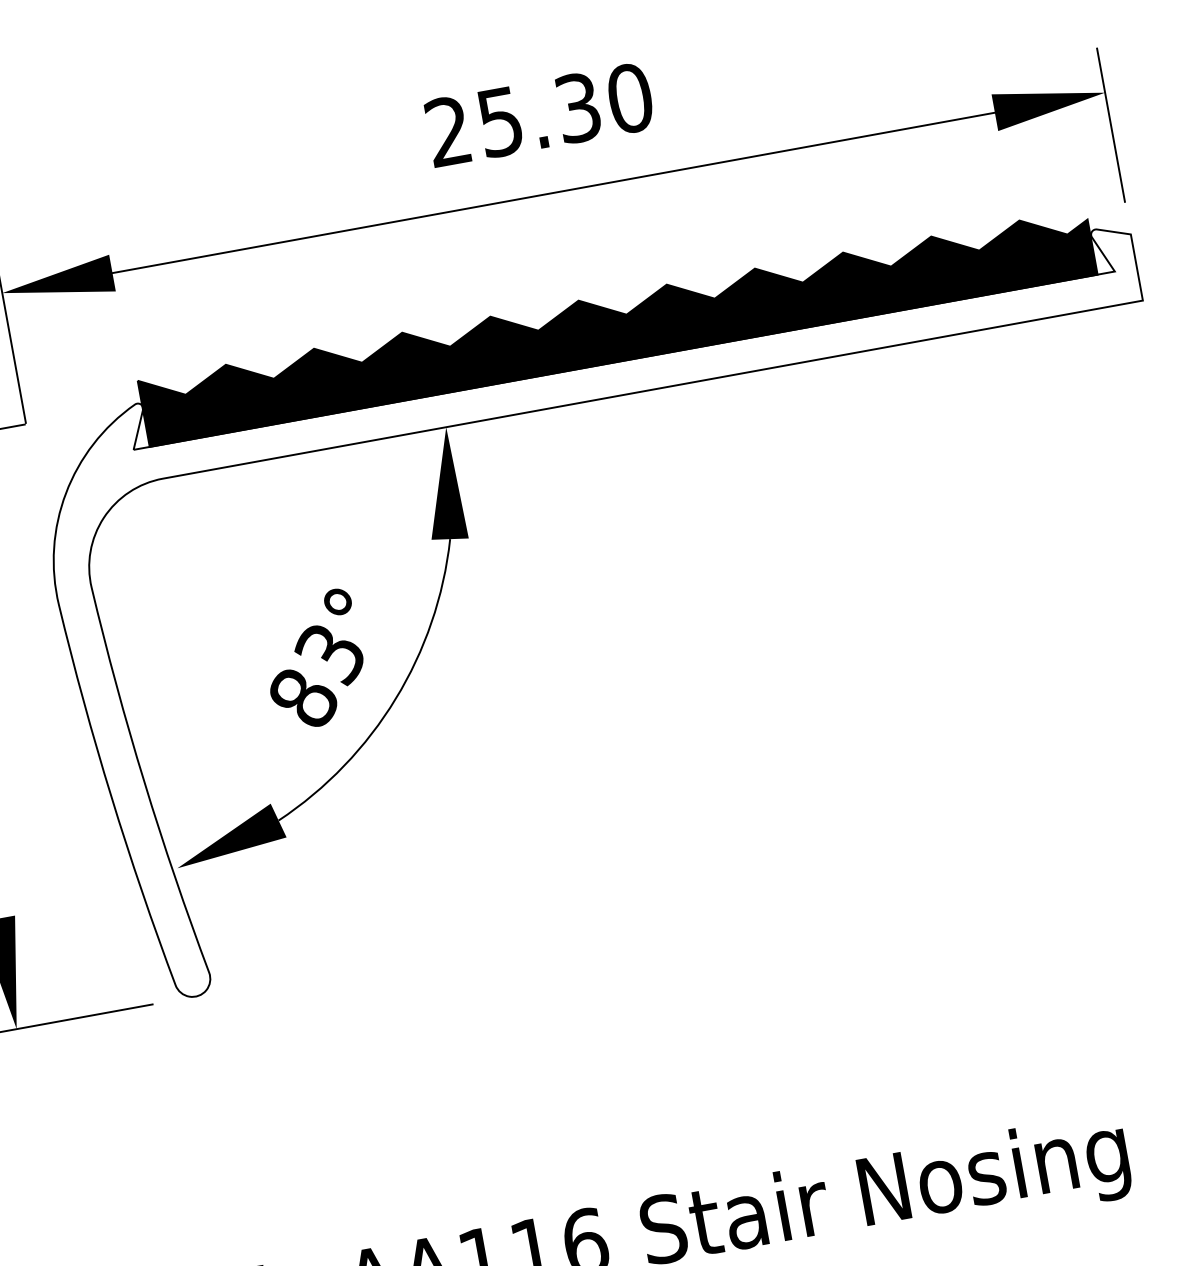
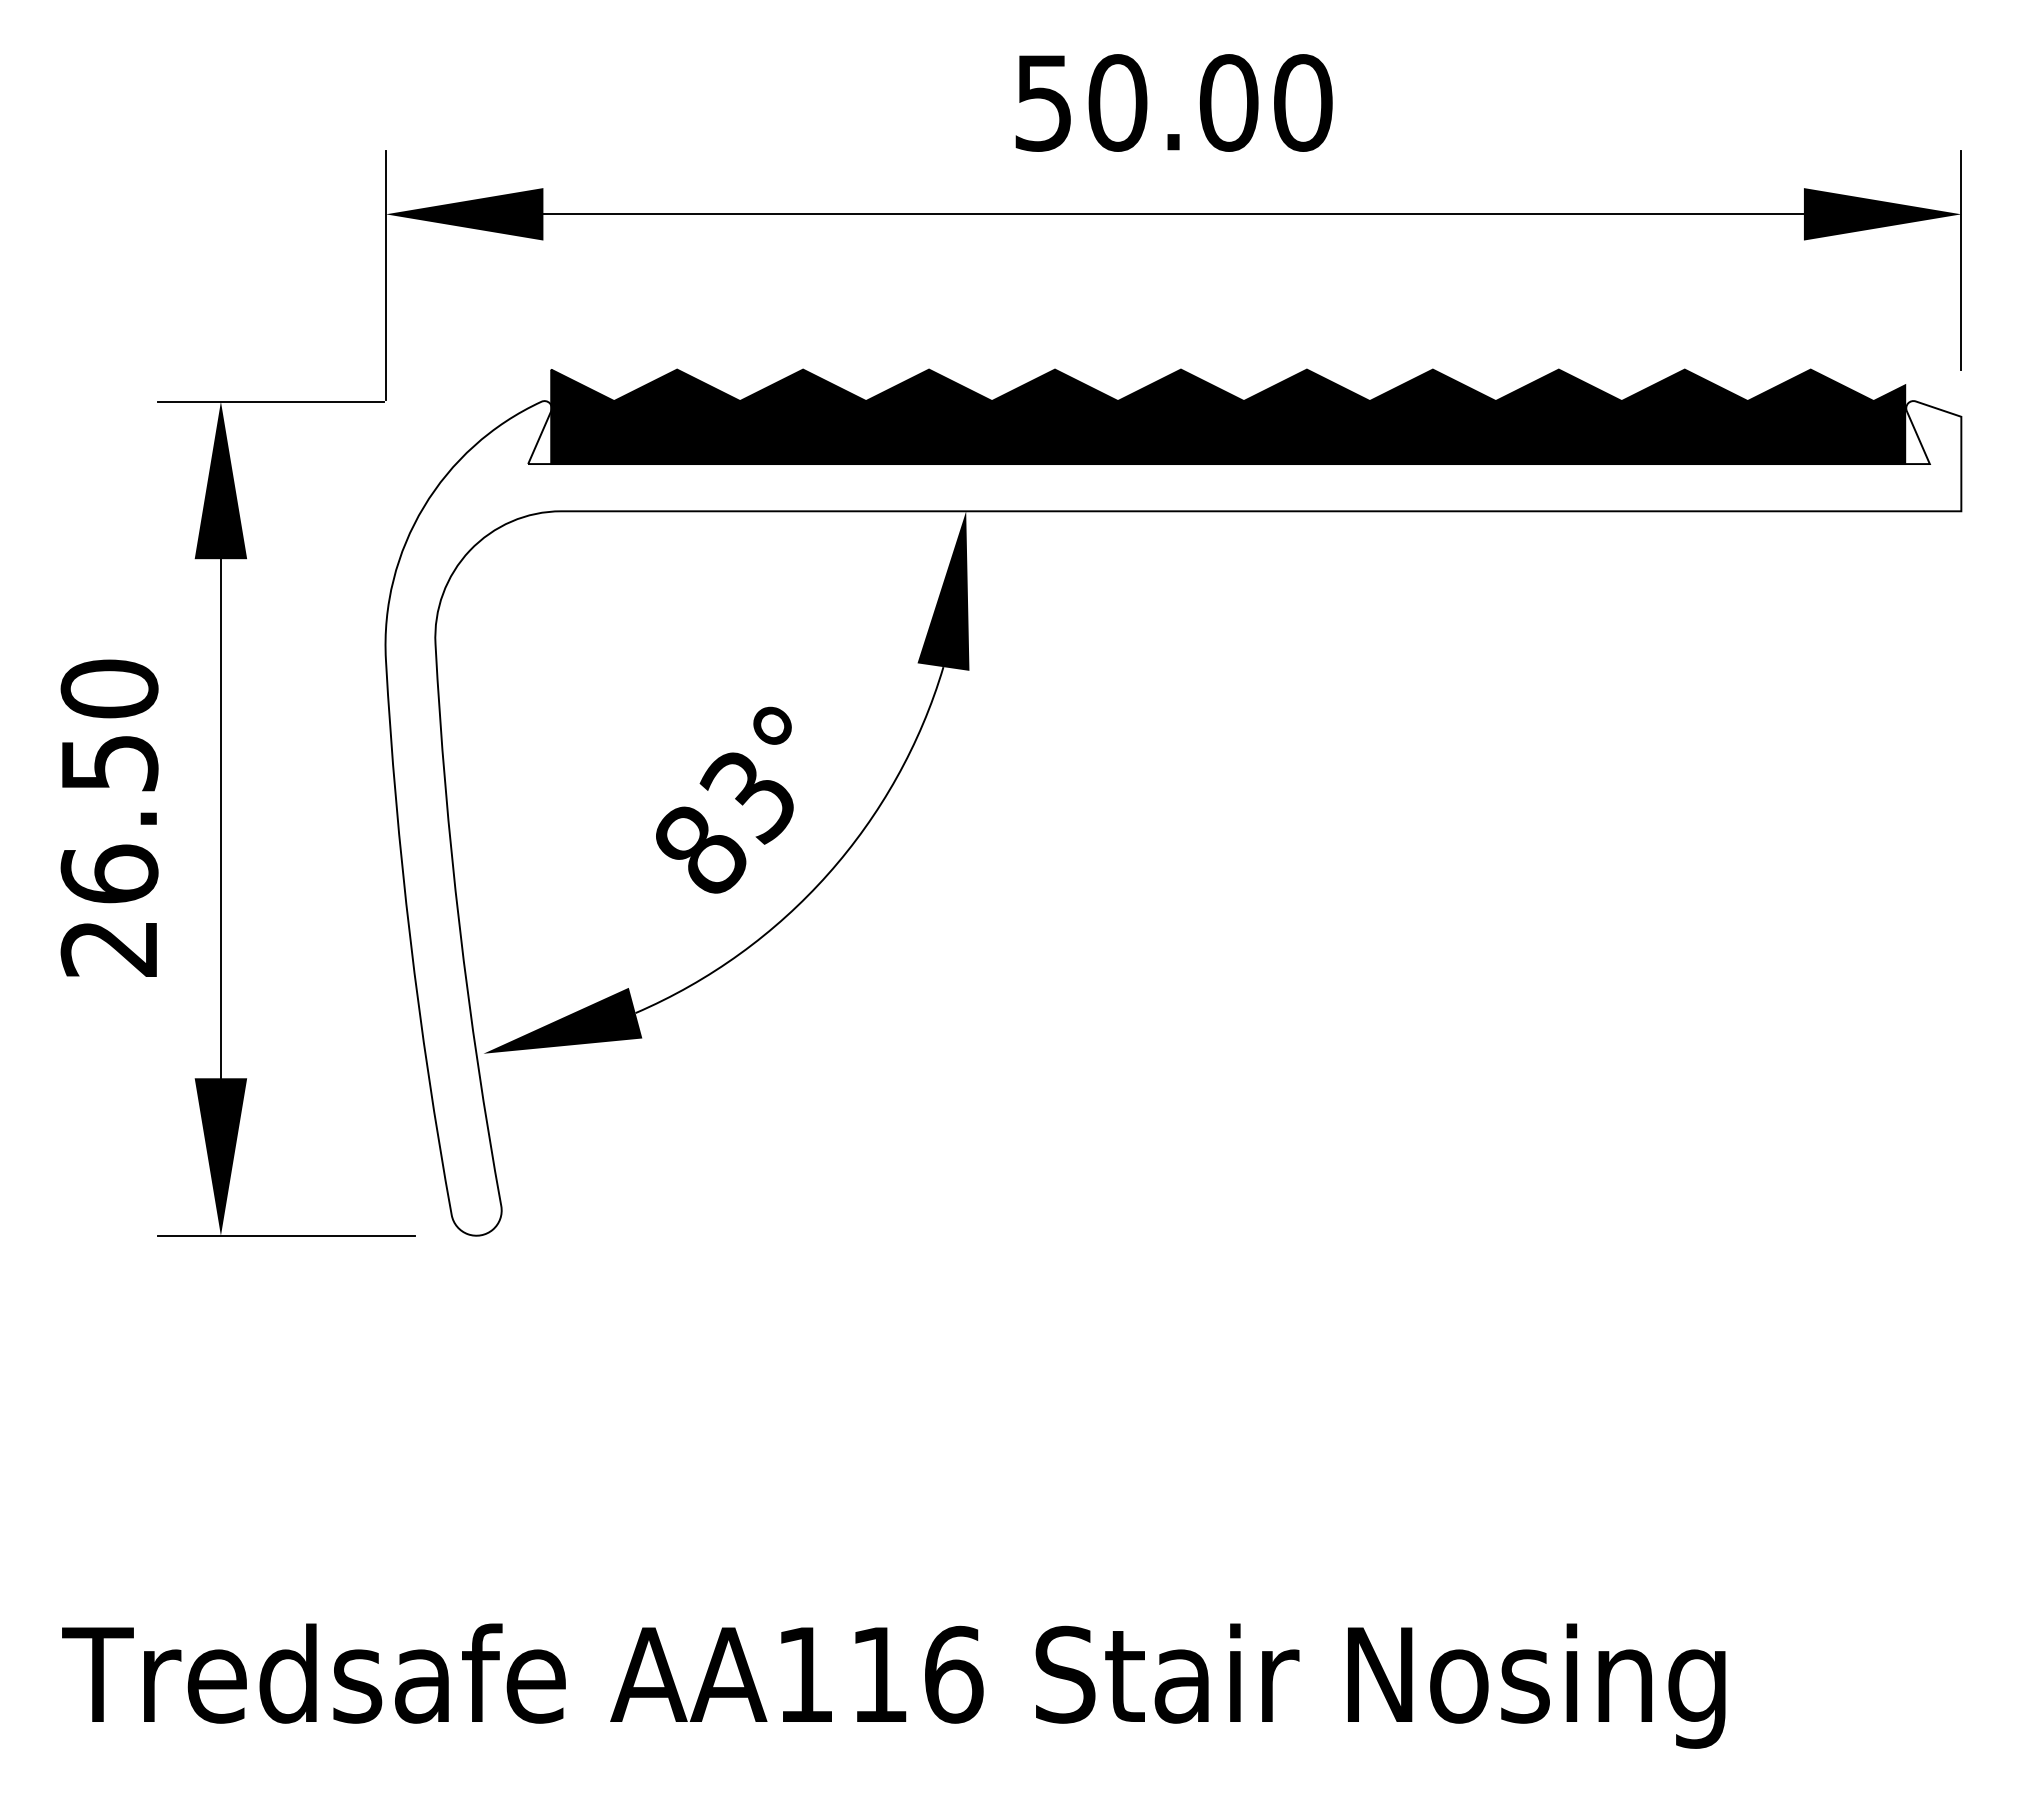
text: (513, 119) -> (1136, 102), 25.30 -> 50.00

